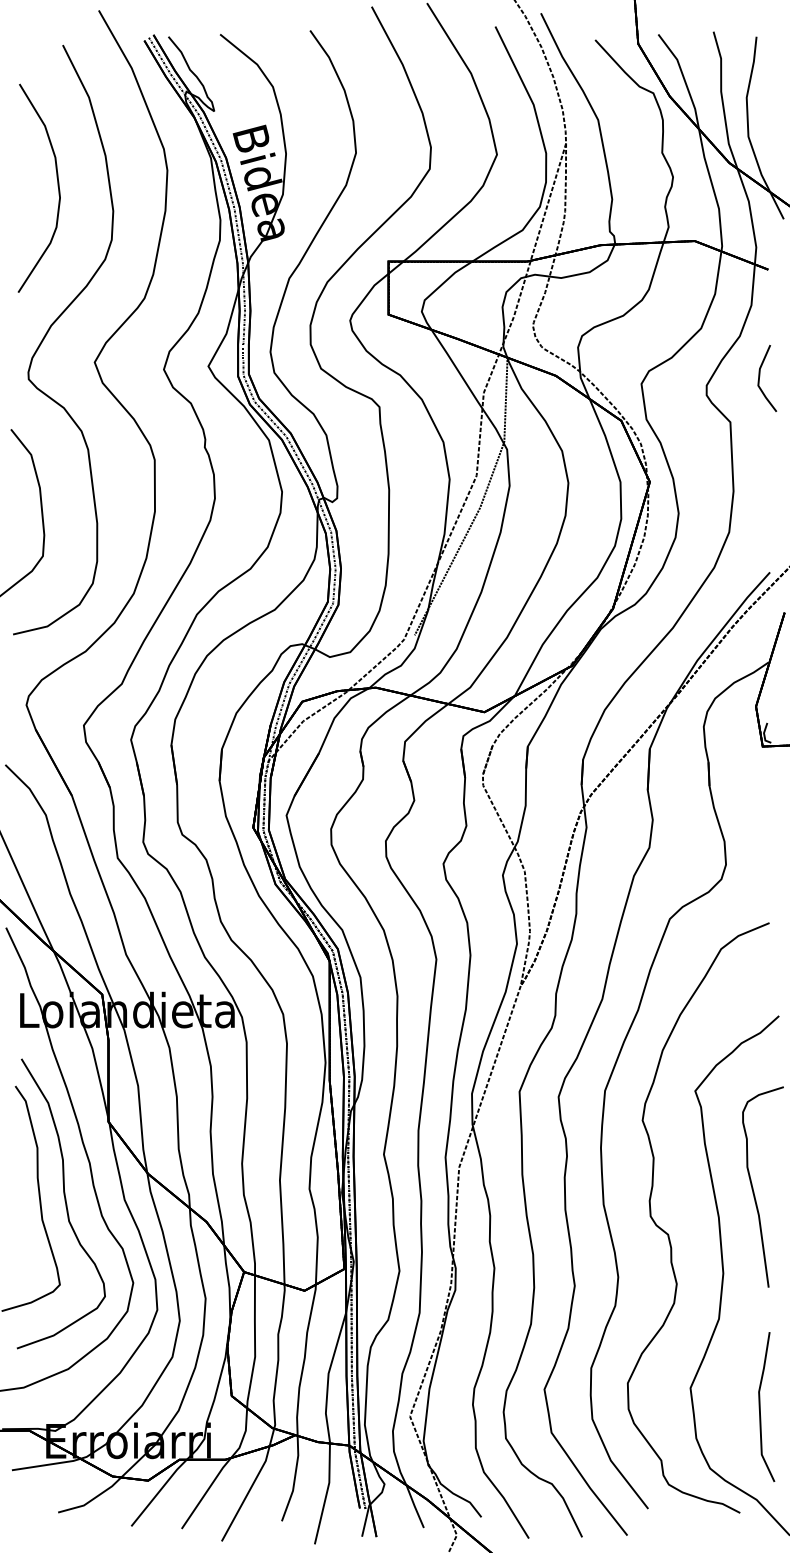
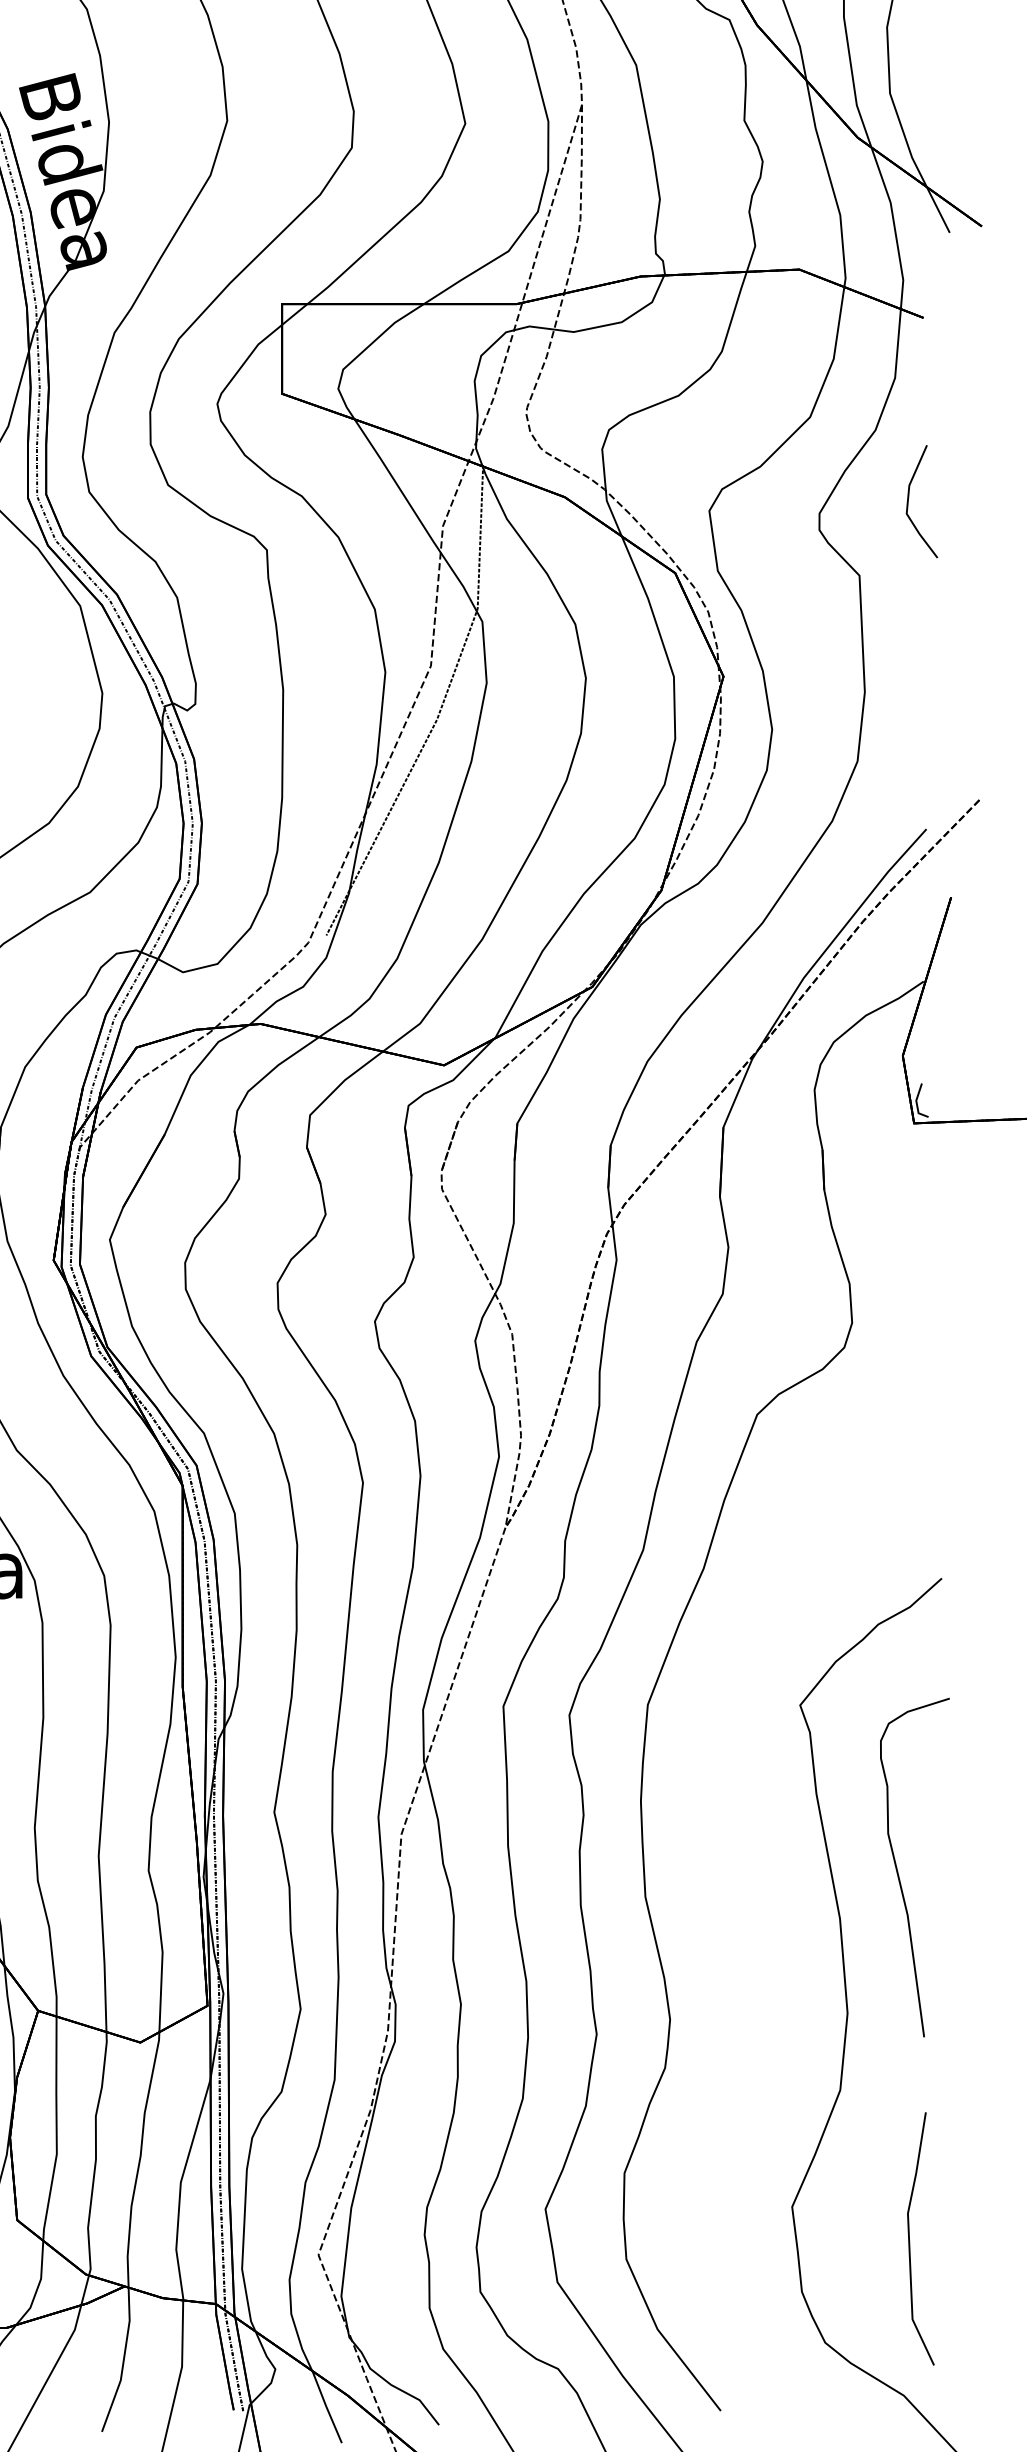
curve: (668, 1233) -> (754, 1945), removed

